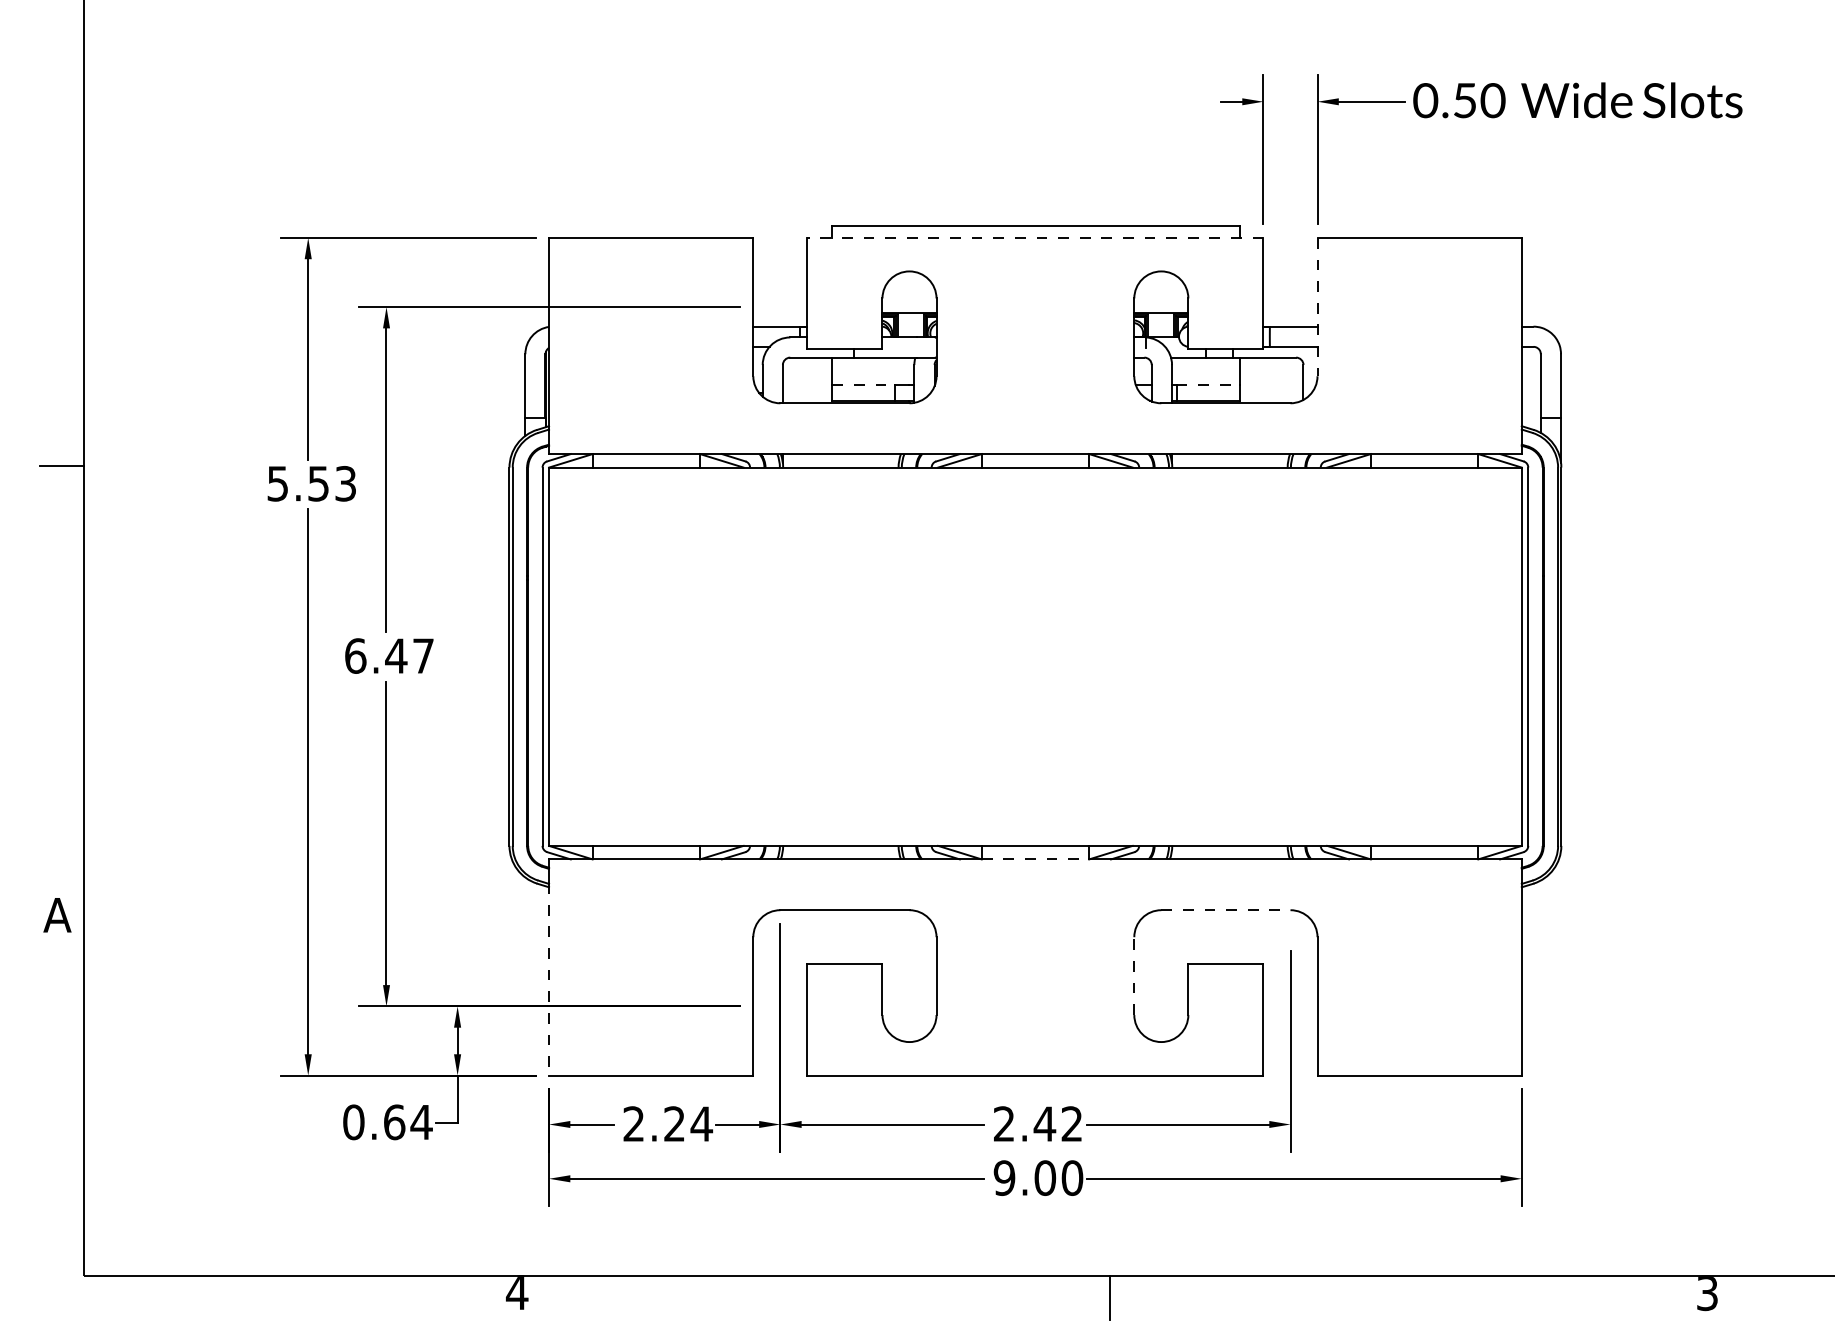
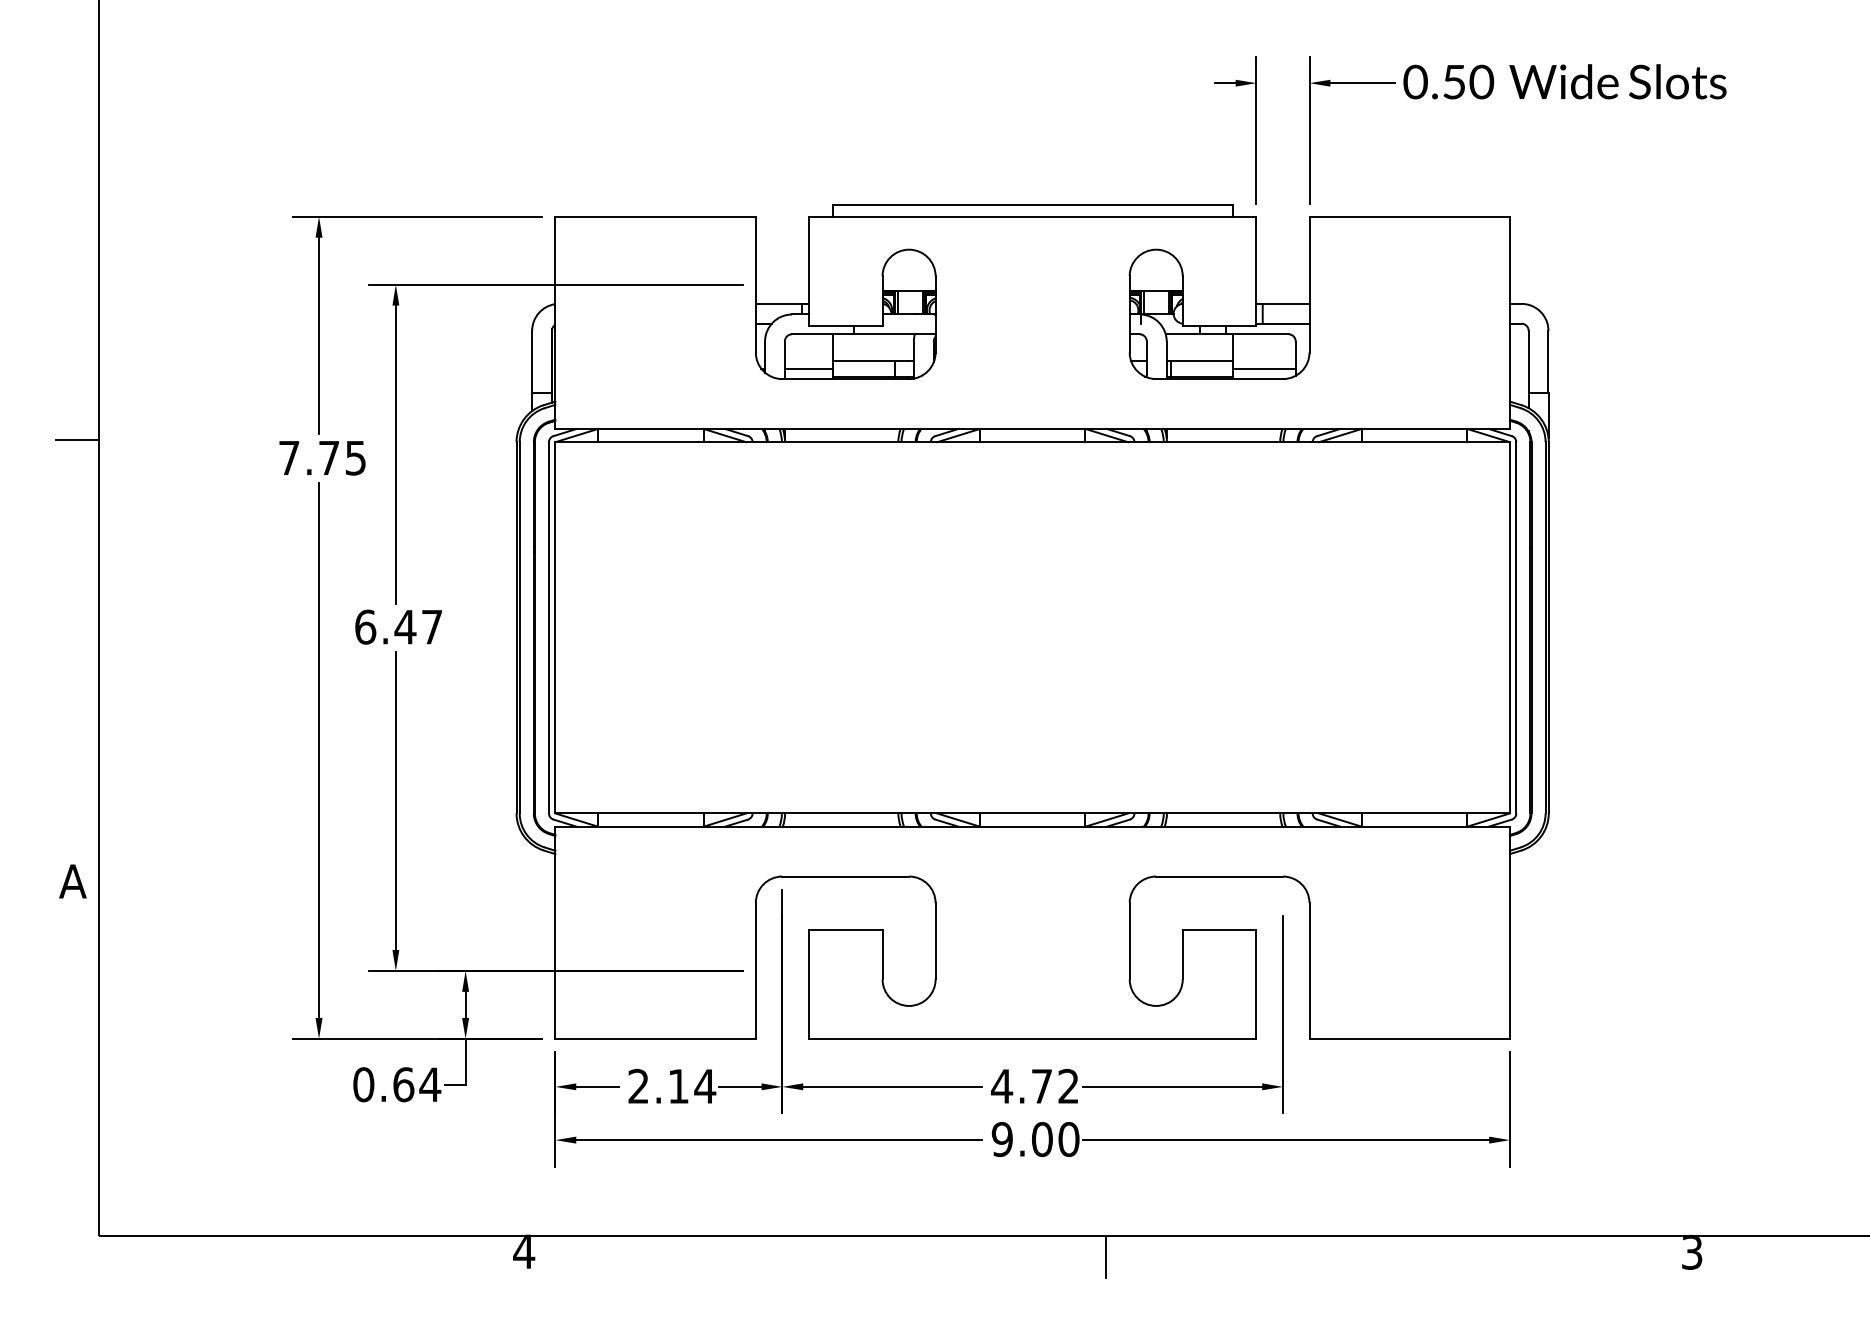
line: (1035, 237) -> (1032, 216), dashed -> solid
line: (1317, 306) -> (1309, 284), dashed -> solid
line: (864, 385) -> (864, 361), dashed -> solid
line: (1208, 385) -> (1202, 361), dashed -> solid
line: (806, 392) -> (808, 368), added
line: (1271, 392) -> (1264, 368), added
text: (311, 483) -> (322, 457), 5.53 -> 7.75
line: (1035, 859) -> (1032, 826), dashed -> solid
line: (1226, 910) -> (1220, 876), dashed -> solid
line: (1134, 975) -> (1129, 940), dashed -> solid
line: (549, 979) -> (555, 944), dashed -> solid
text: (674, 1123) -> (678, 1085), 2.24 -> 2.14
text: (1025, 1123) -> (1022, 1085), 2.42 -> 4.72

